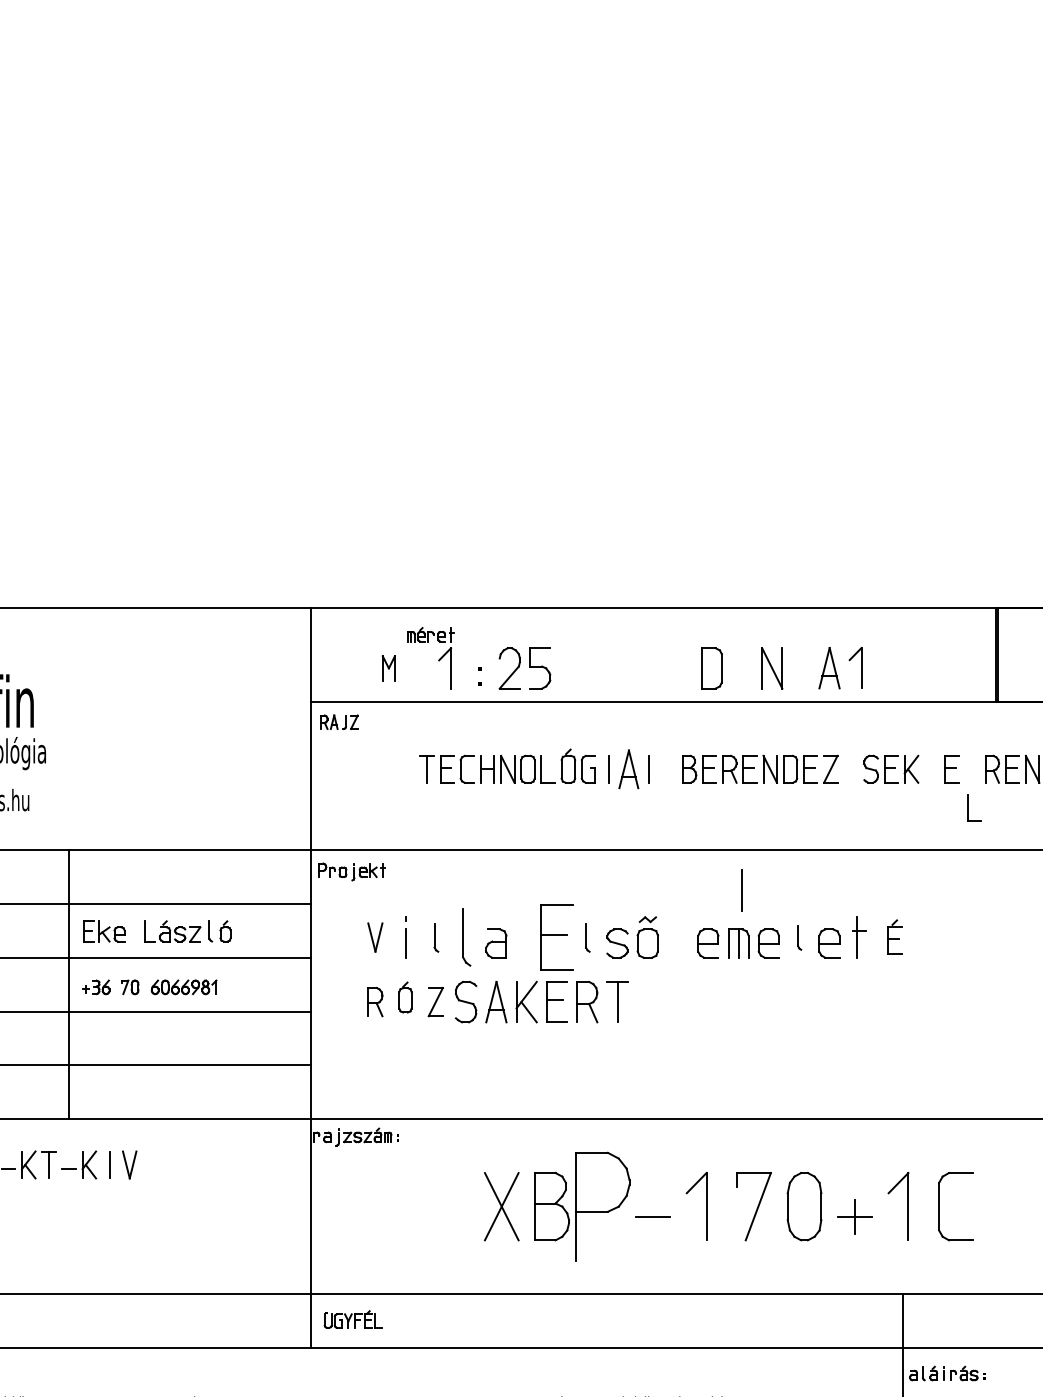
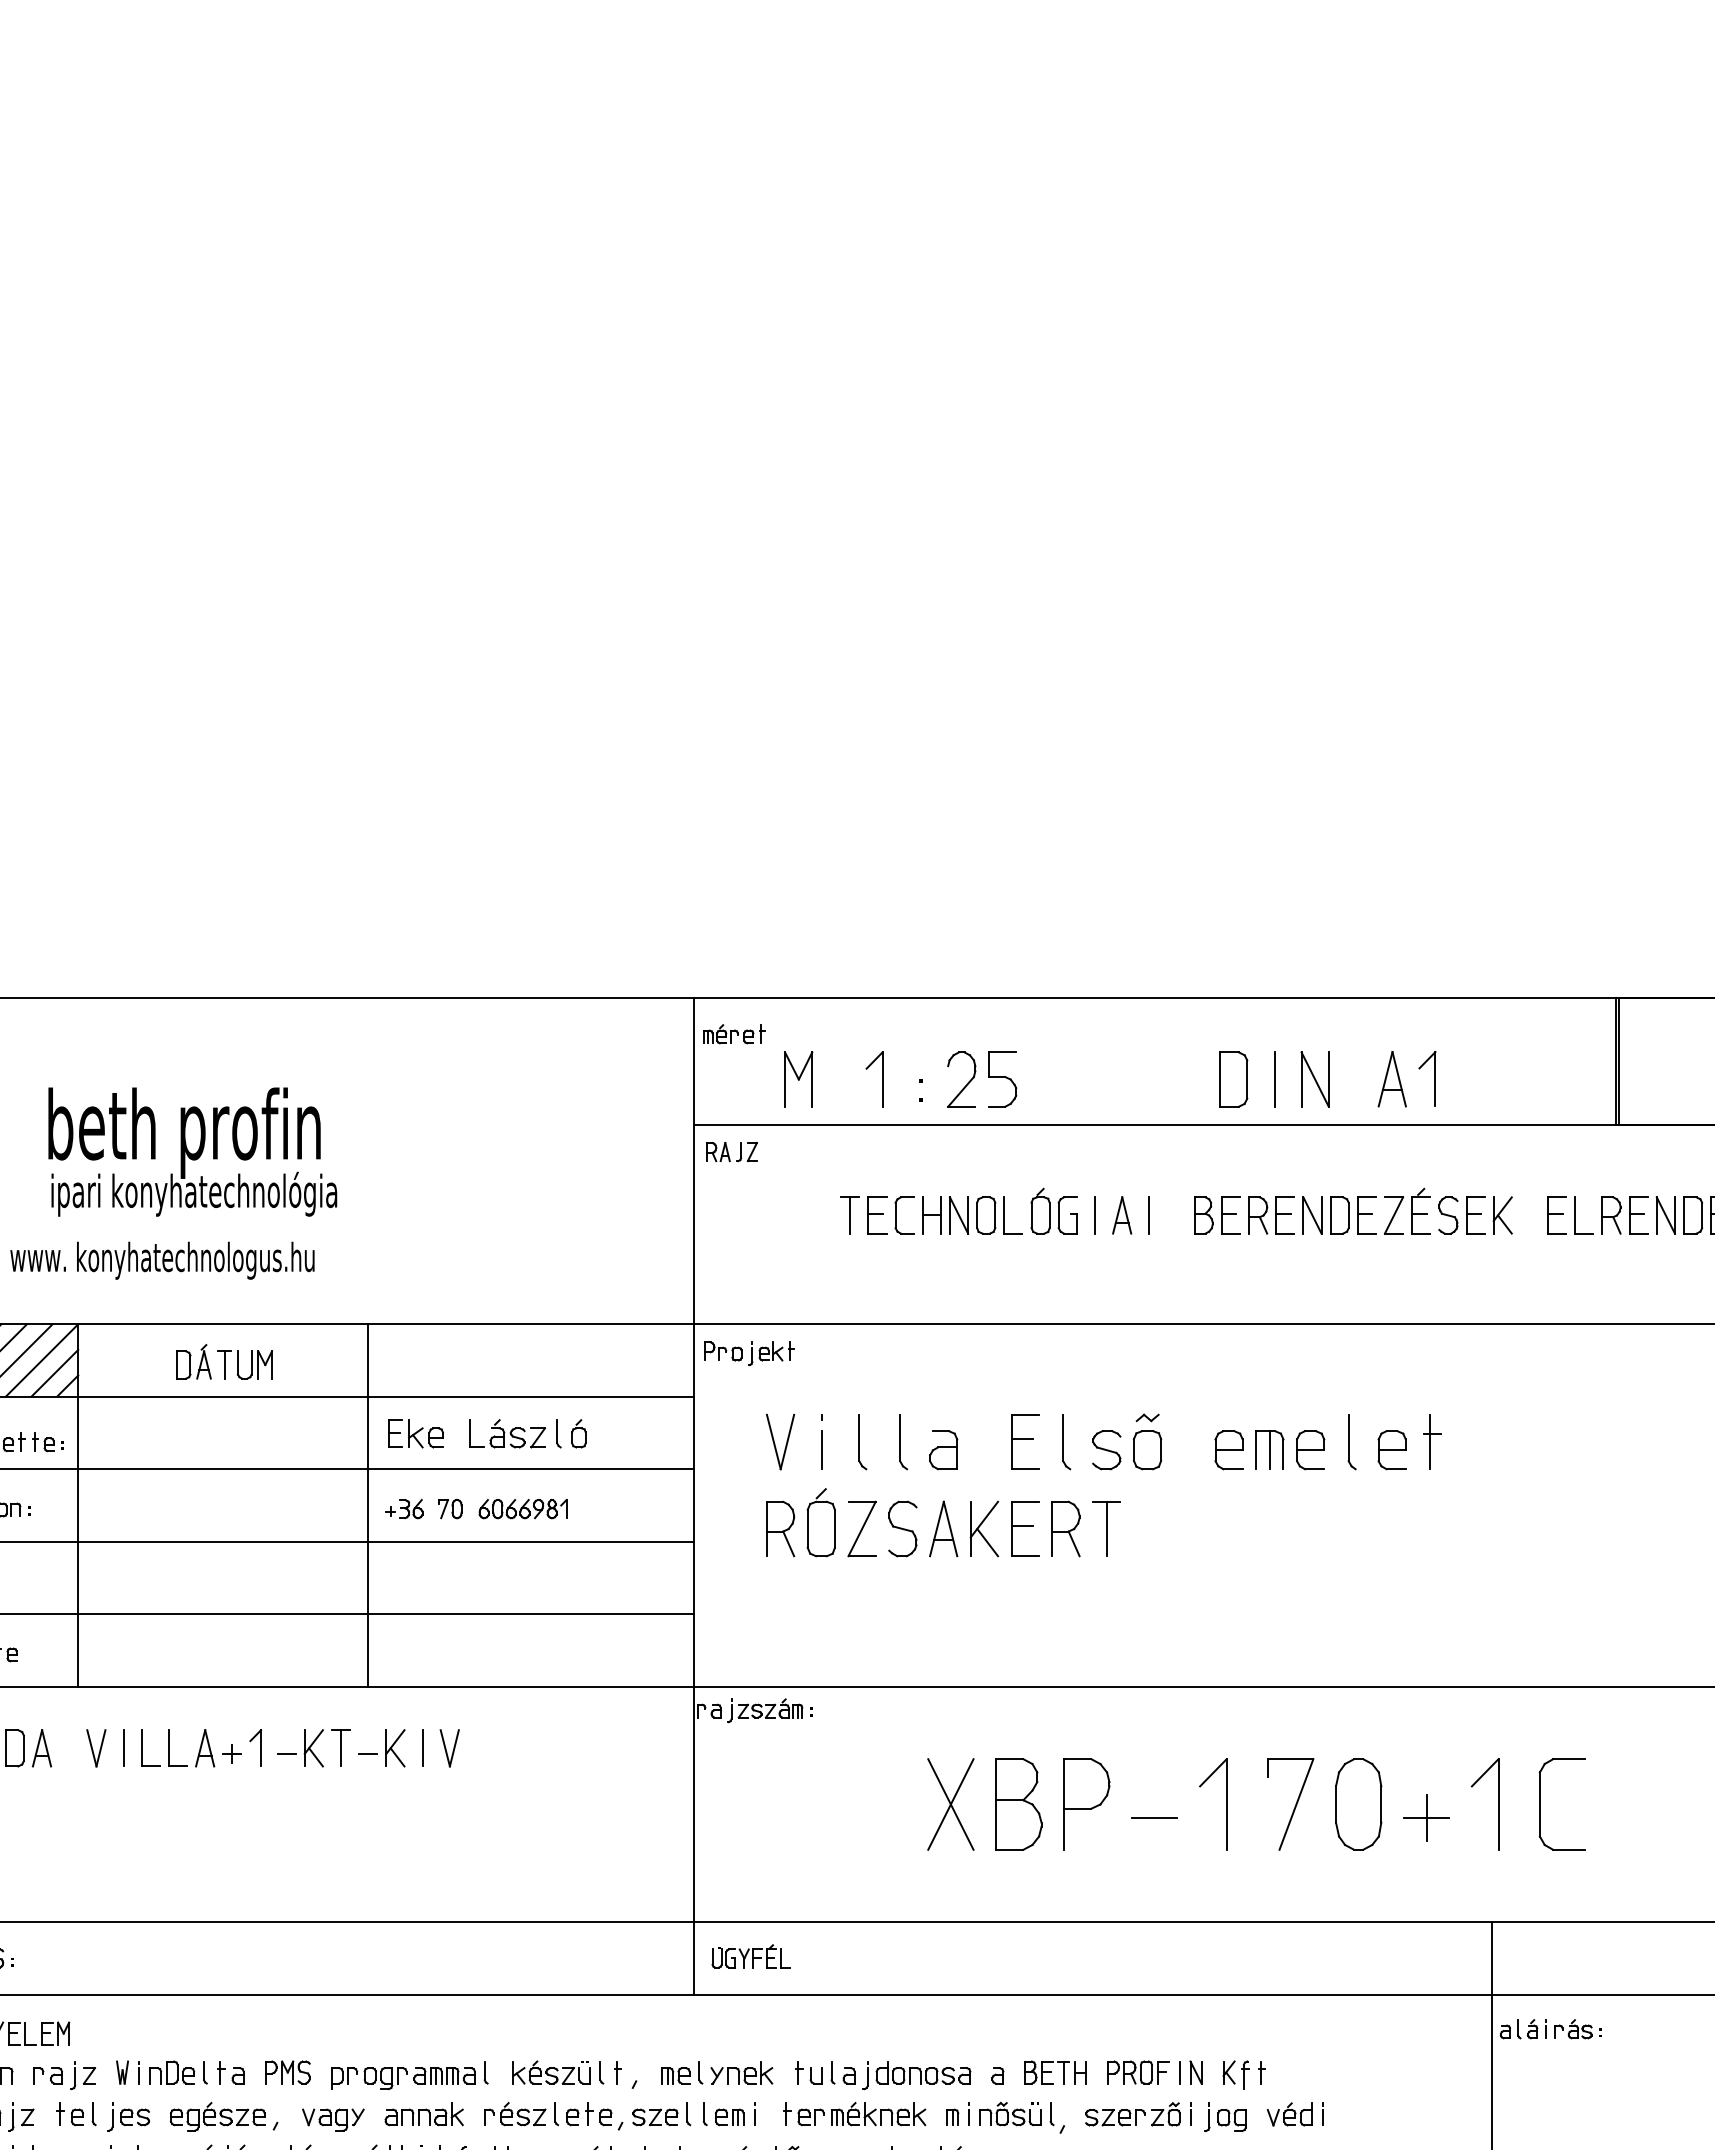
part: (430, 634) -> (734, 1034), moved
part: (388, 668) -> (798, 1079), size x1.67
part: (629, 769) -> (1122, 1215), size x0.71
part: (967, 807) -> (1575, 1215), moved
line: (742, 890) -> (1274, 1079), moved
part: (894, 936) -> (1420, 1210), moved
part: (375, 937) -> (780, 1441), size x1.43
part: (436, 937) -> (862, 1442), size x1.43
part: (466, 937) -> (903, 1442), size x0.71
part: (557, 937) -> (1025, 1441), size x0.62
part: (587, 937) -> (1066, 1442), size x1.43
part: (799, 937) -> (1351, 1442), size x1.67
part: (404, 997) -> (820, 1522), size x1.67
part: (375, 1001) -> (780, 1528), size x1.43
part: (435, 1001) -> (861, 1528), size x1.43
part: (602, 1206) -> (1086, 1804), size x0.62

